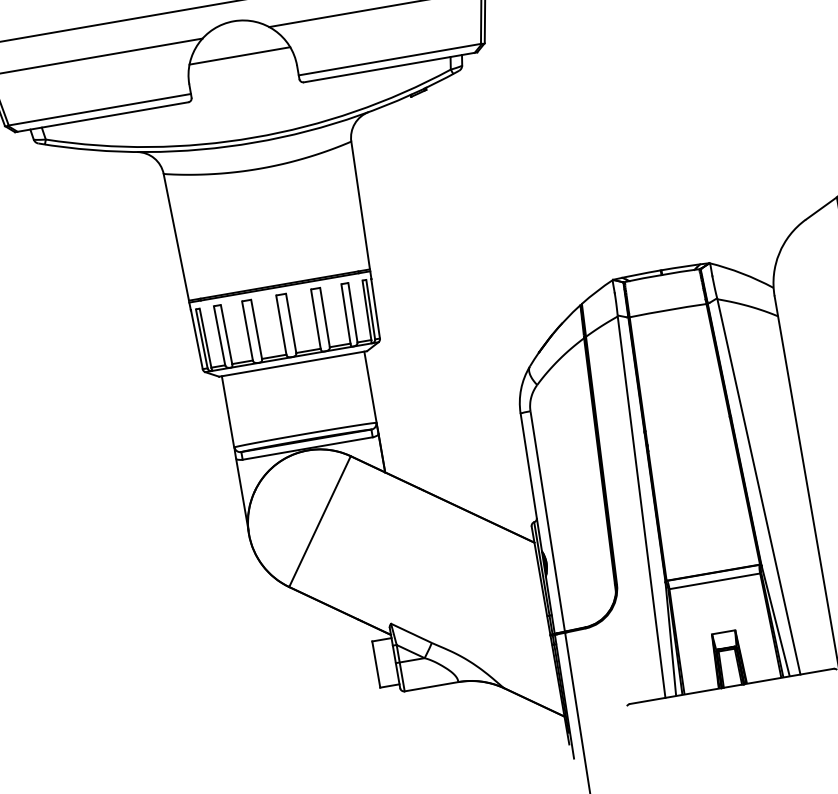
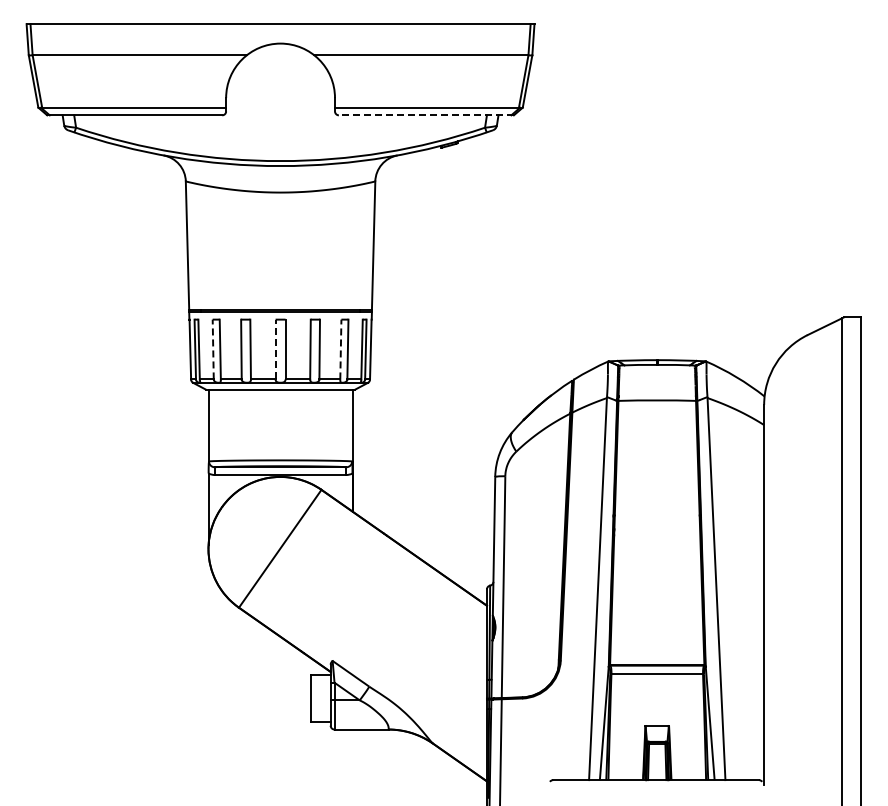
line: (239, 55) -> (280, 78), removed
line: (390, 67) -> (426, 115), solid -> dashed
line: (345, 313) -> (340, 349), solid -> dashed
line: (281, 325) -> (275, 349), solid -> dashed
line: (219, 335) -> (213, 349), solid -> dashed

